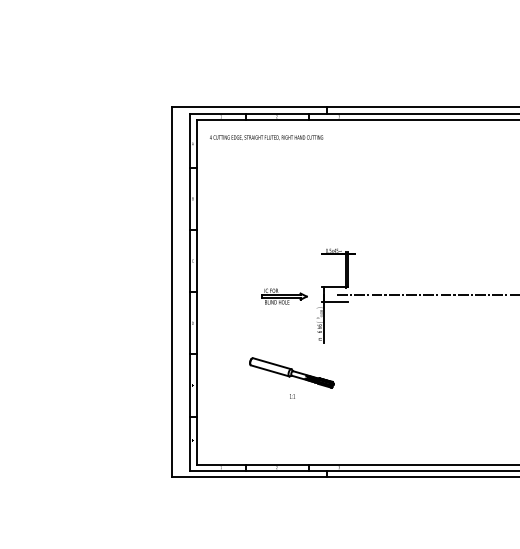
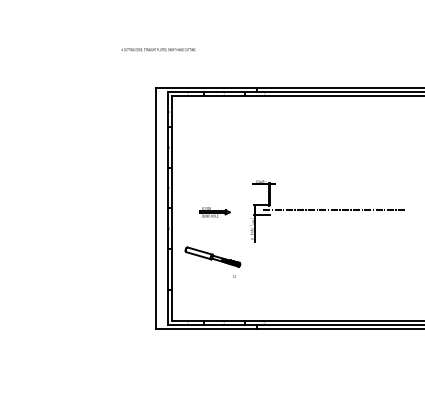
text: (266, 137) -> (158, 49), moved
part: (283, 296) -> (214, 212), moved
part: (291, 372) -> (212, 256), moved

